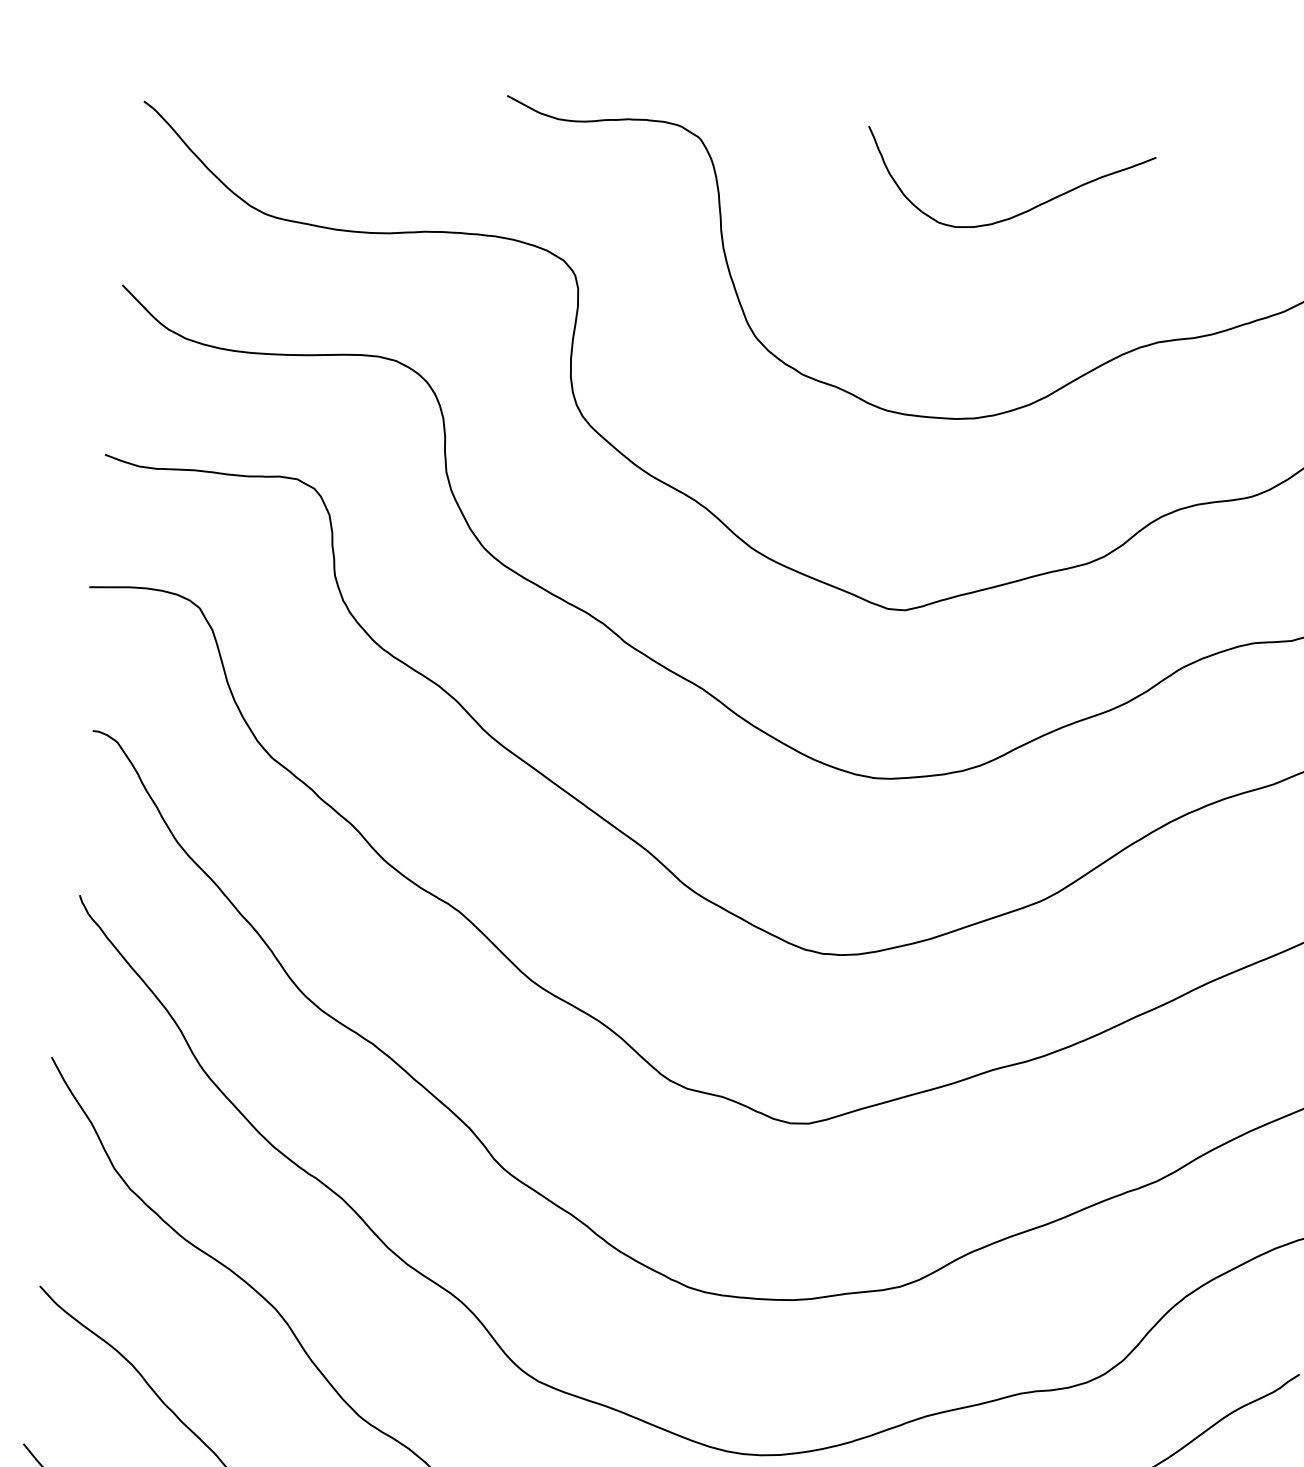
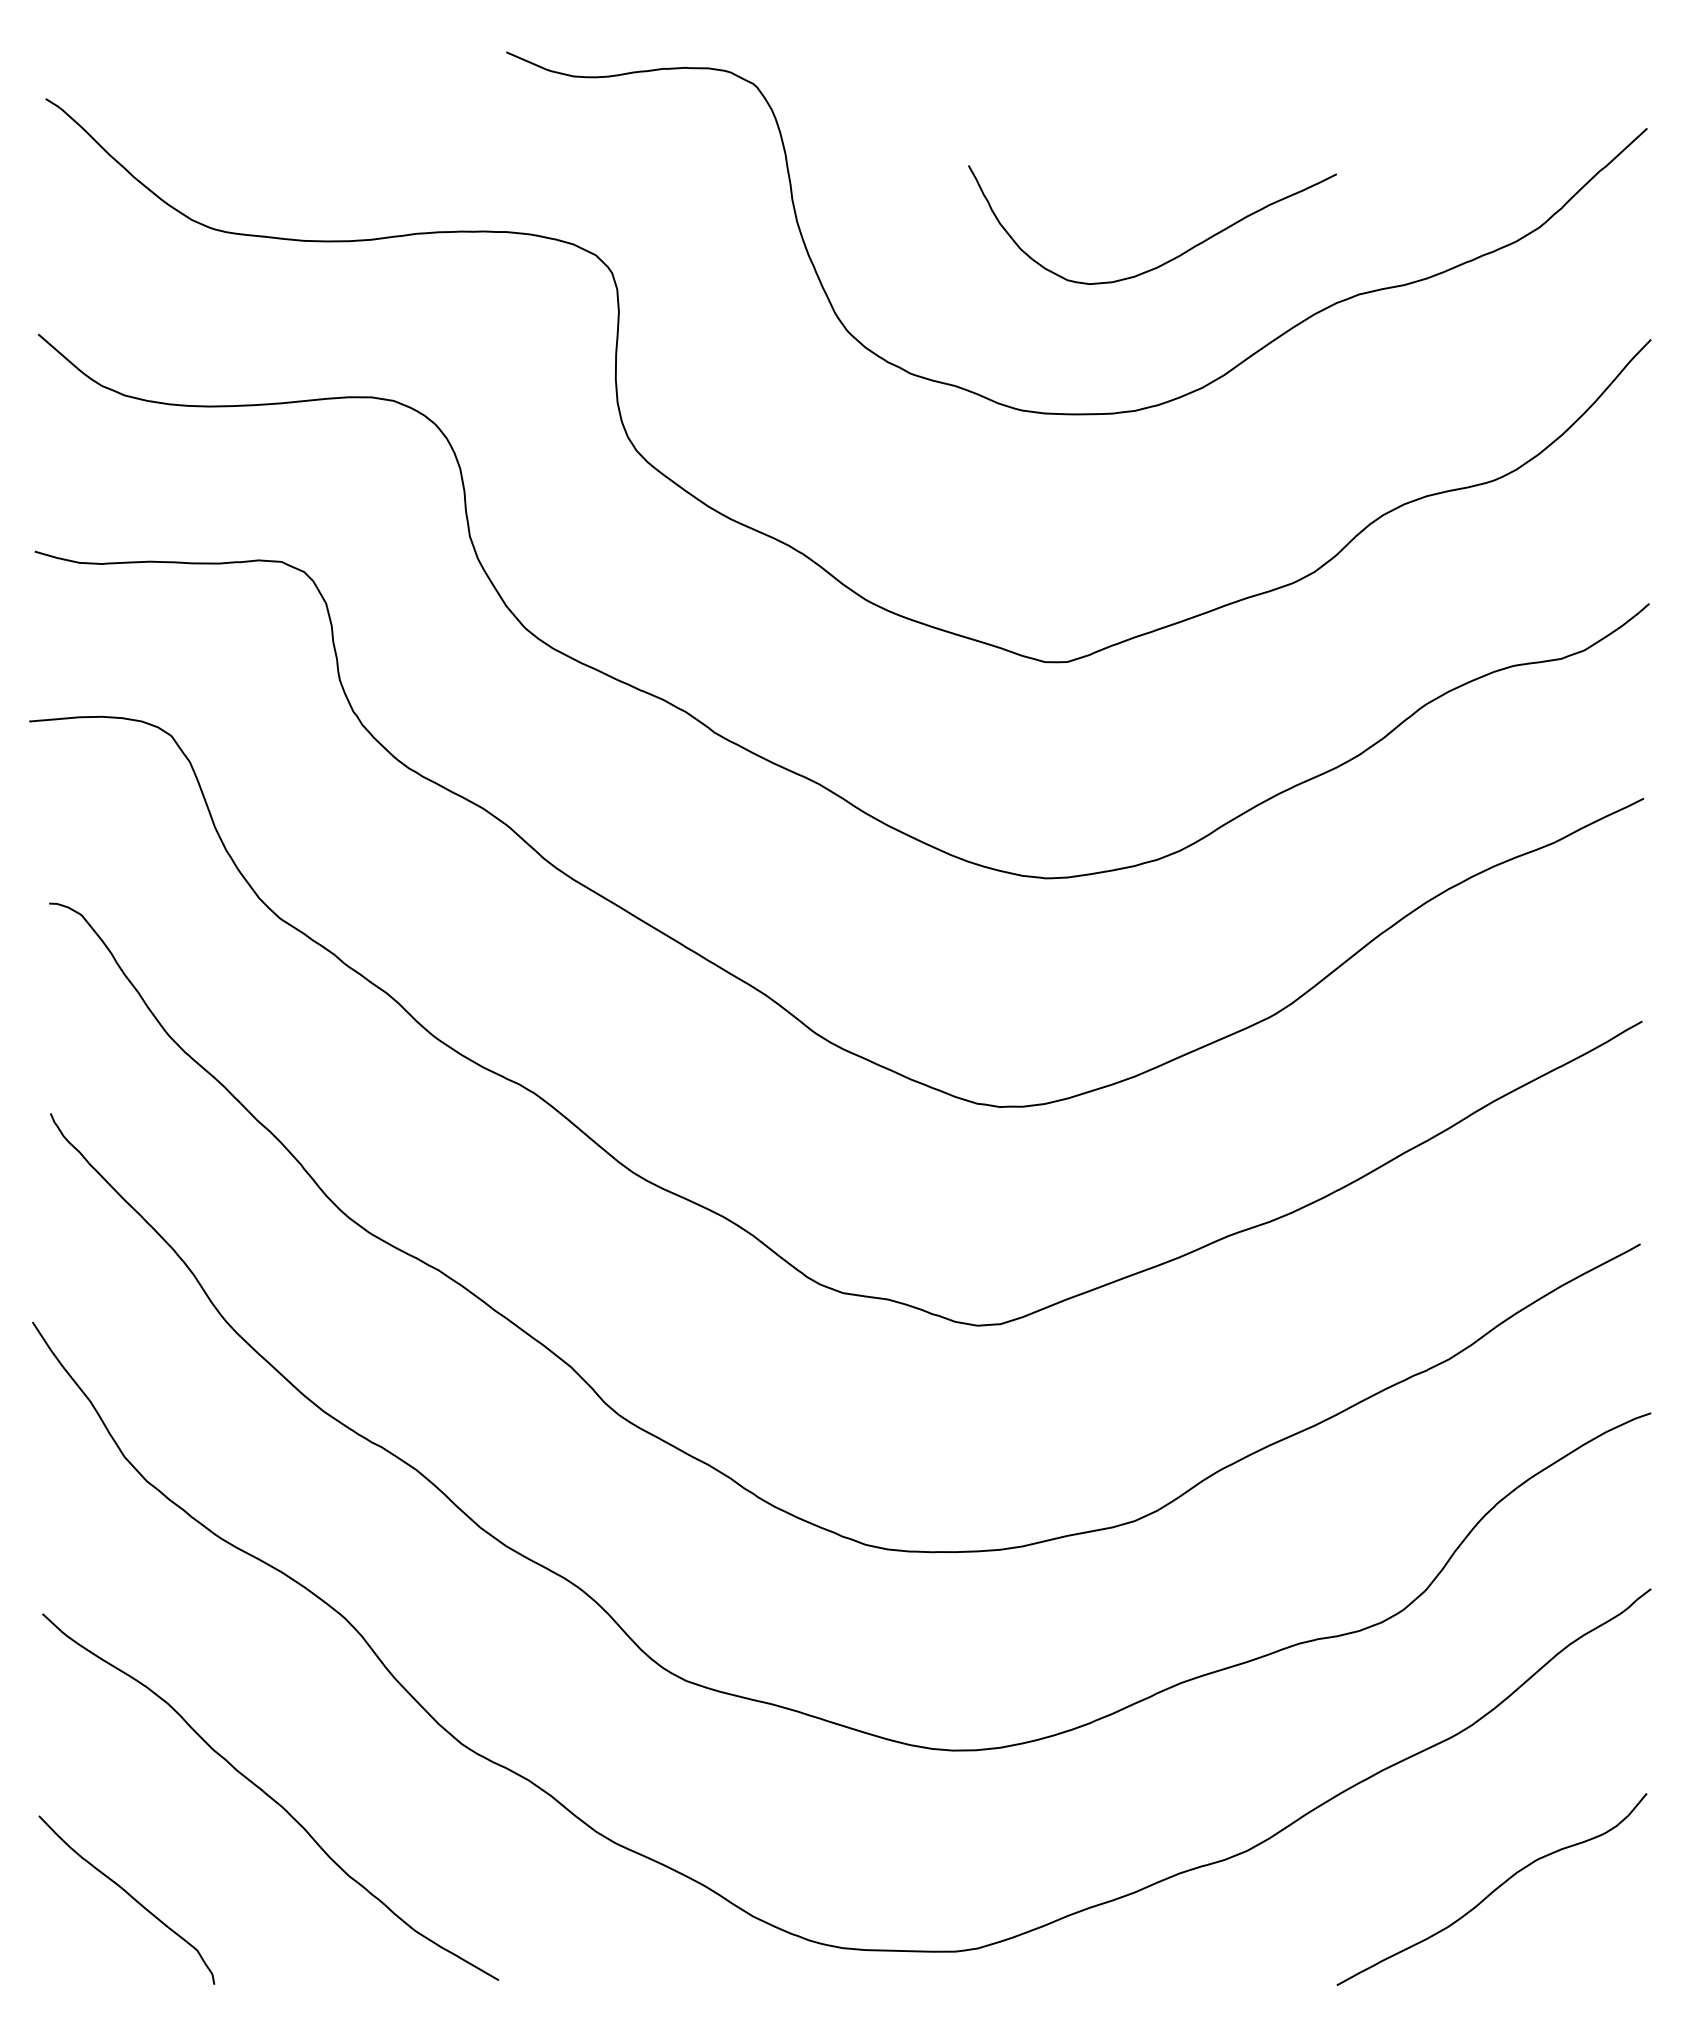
curve: (1020, 213) -> (1170, 259), moved

